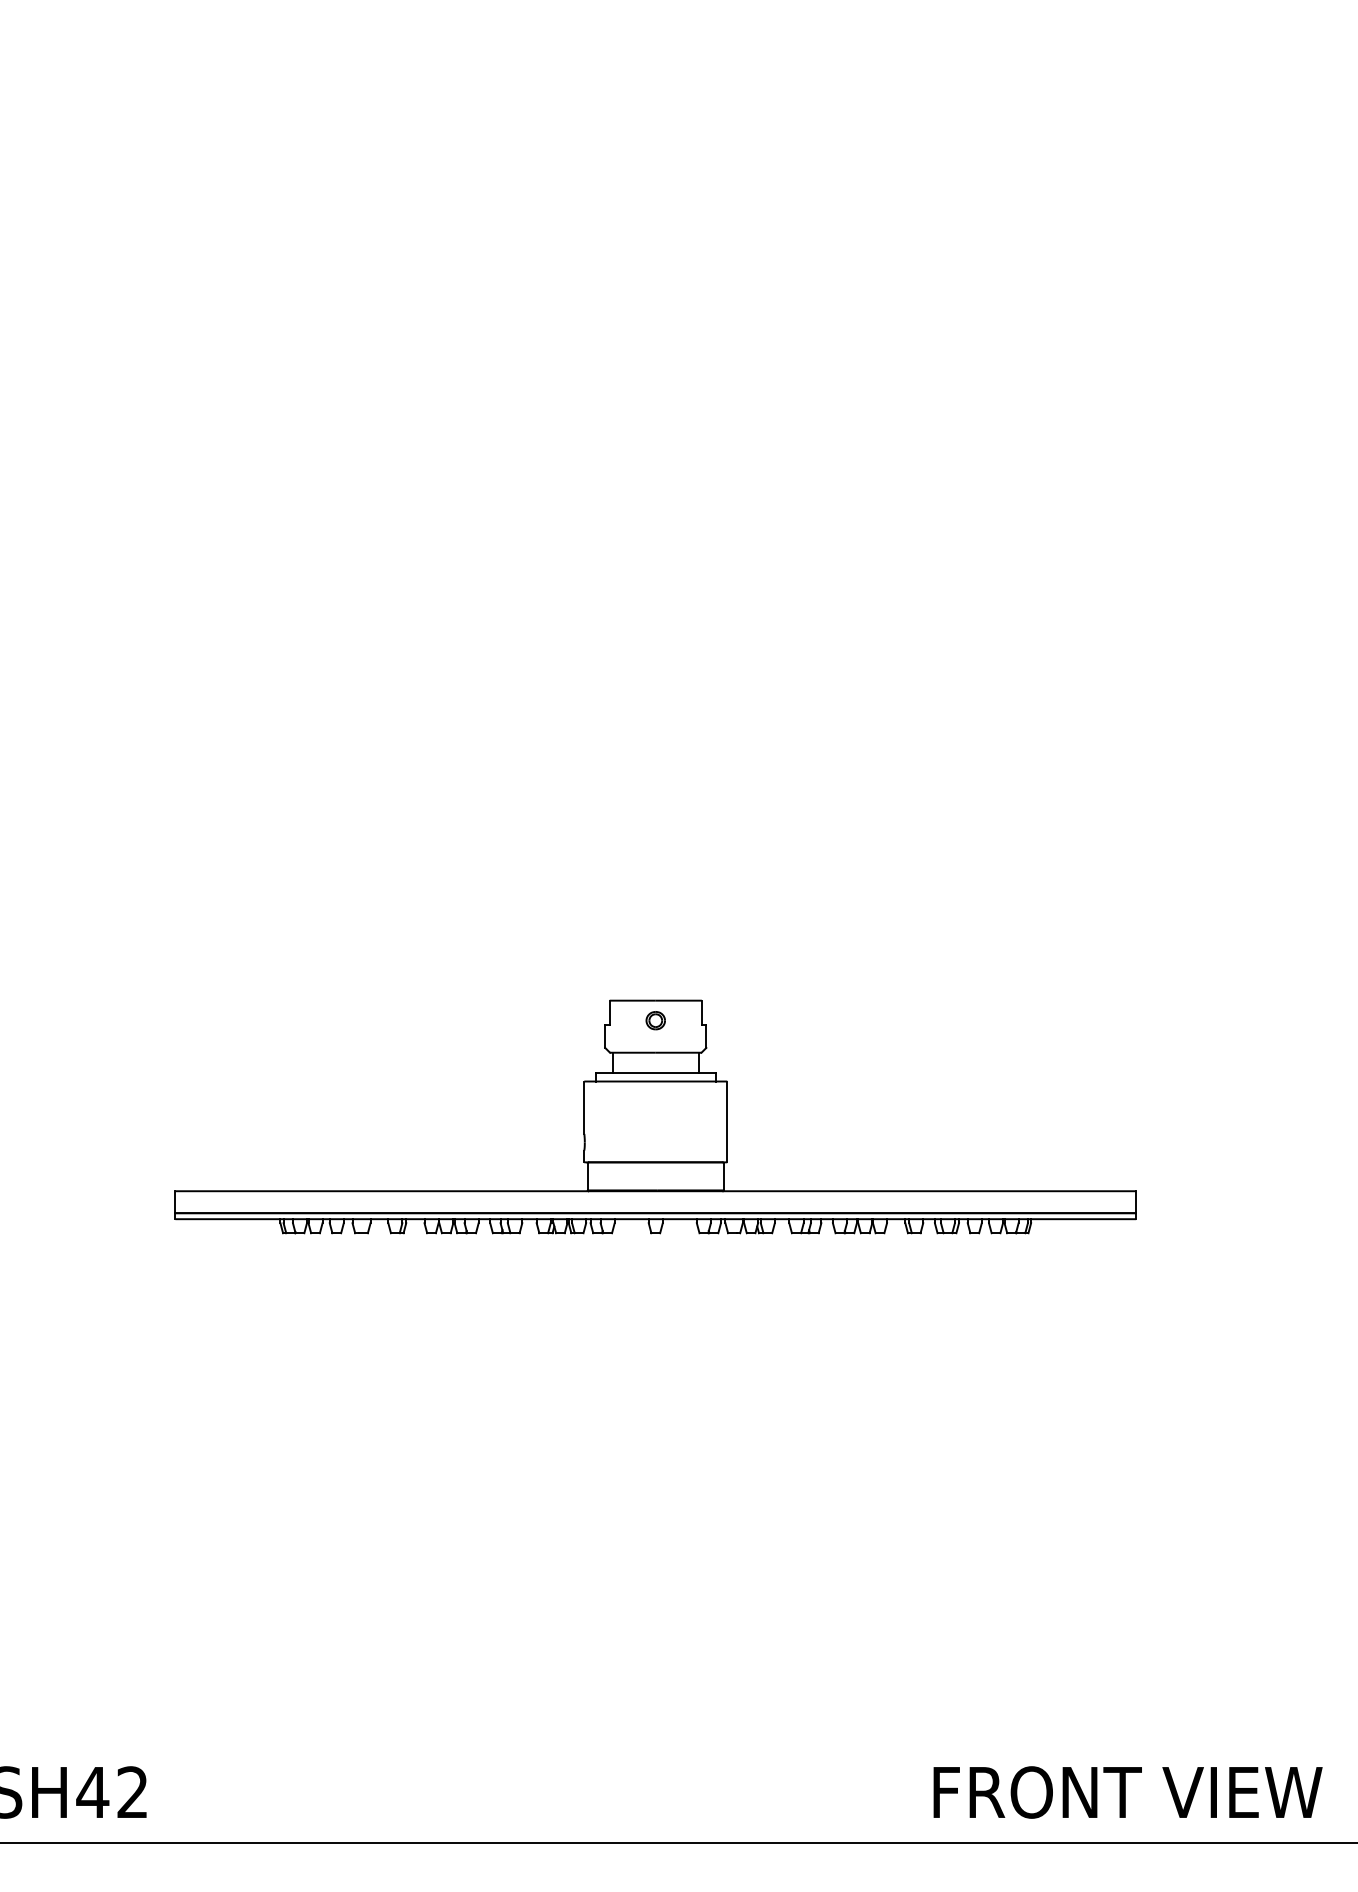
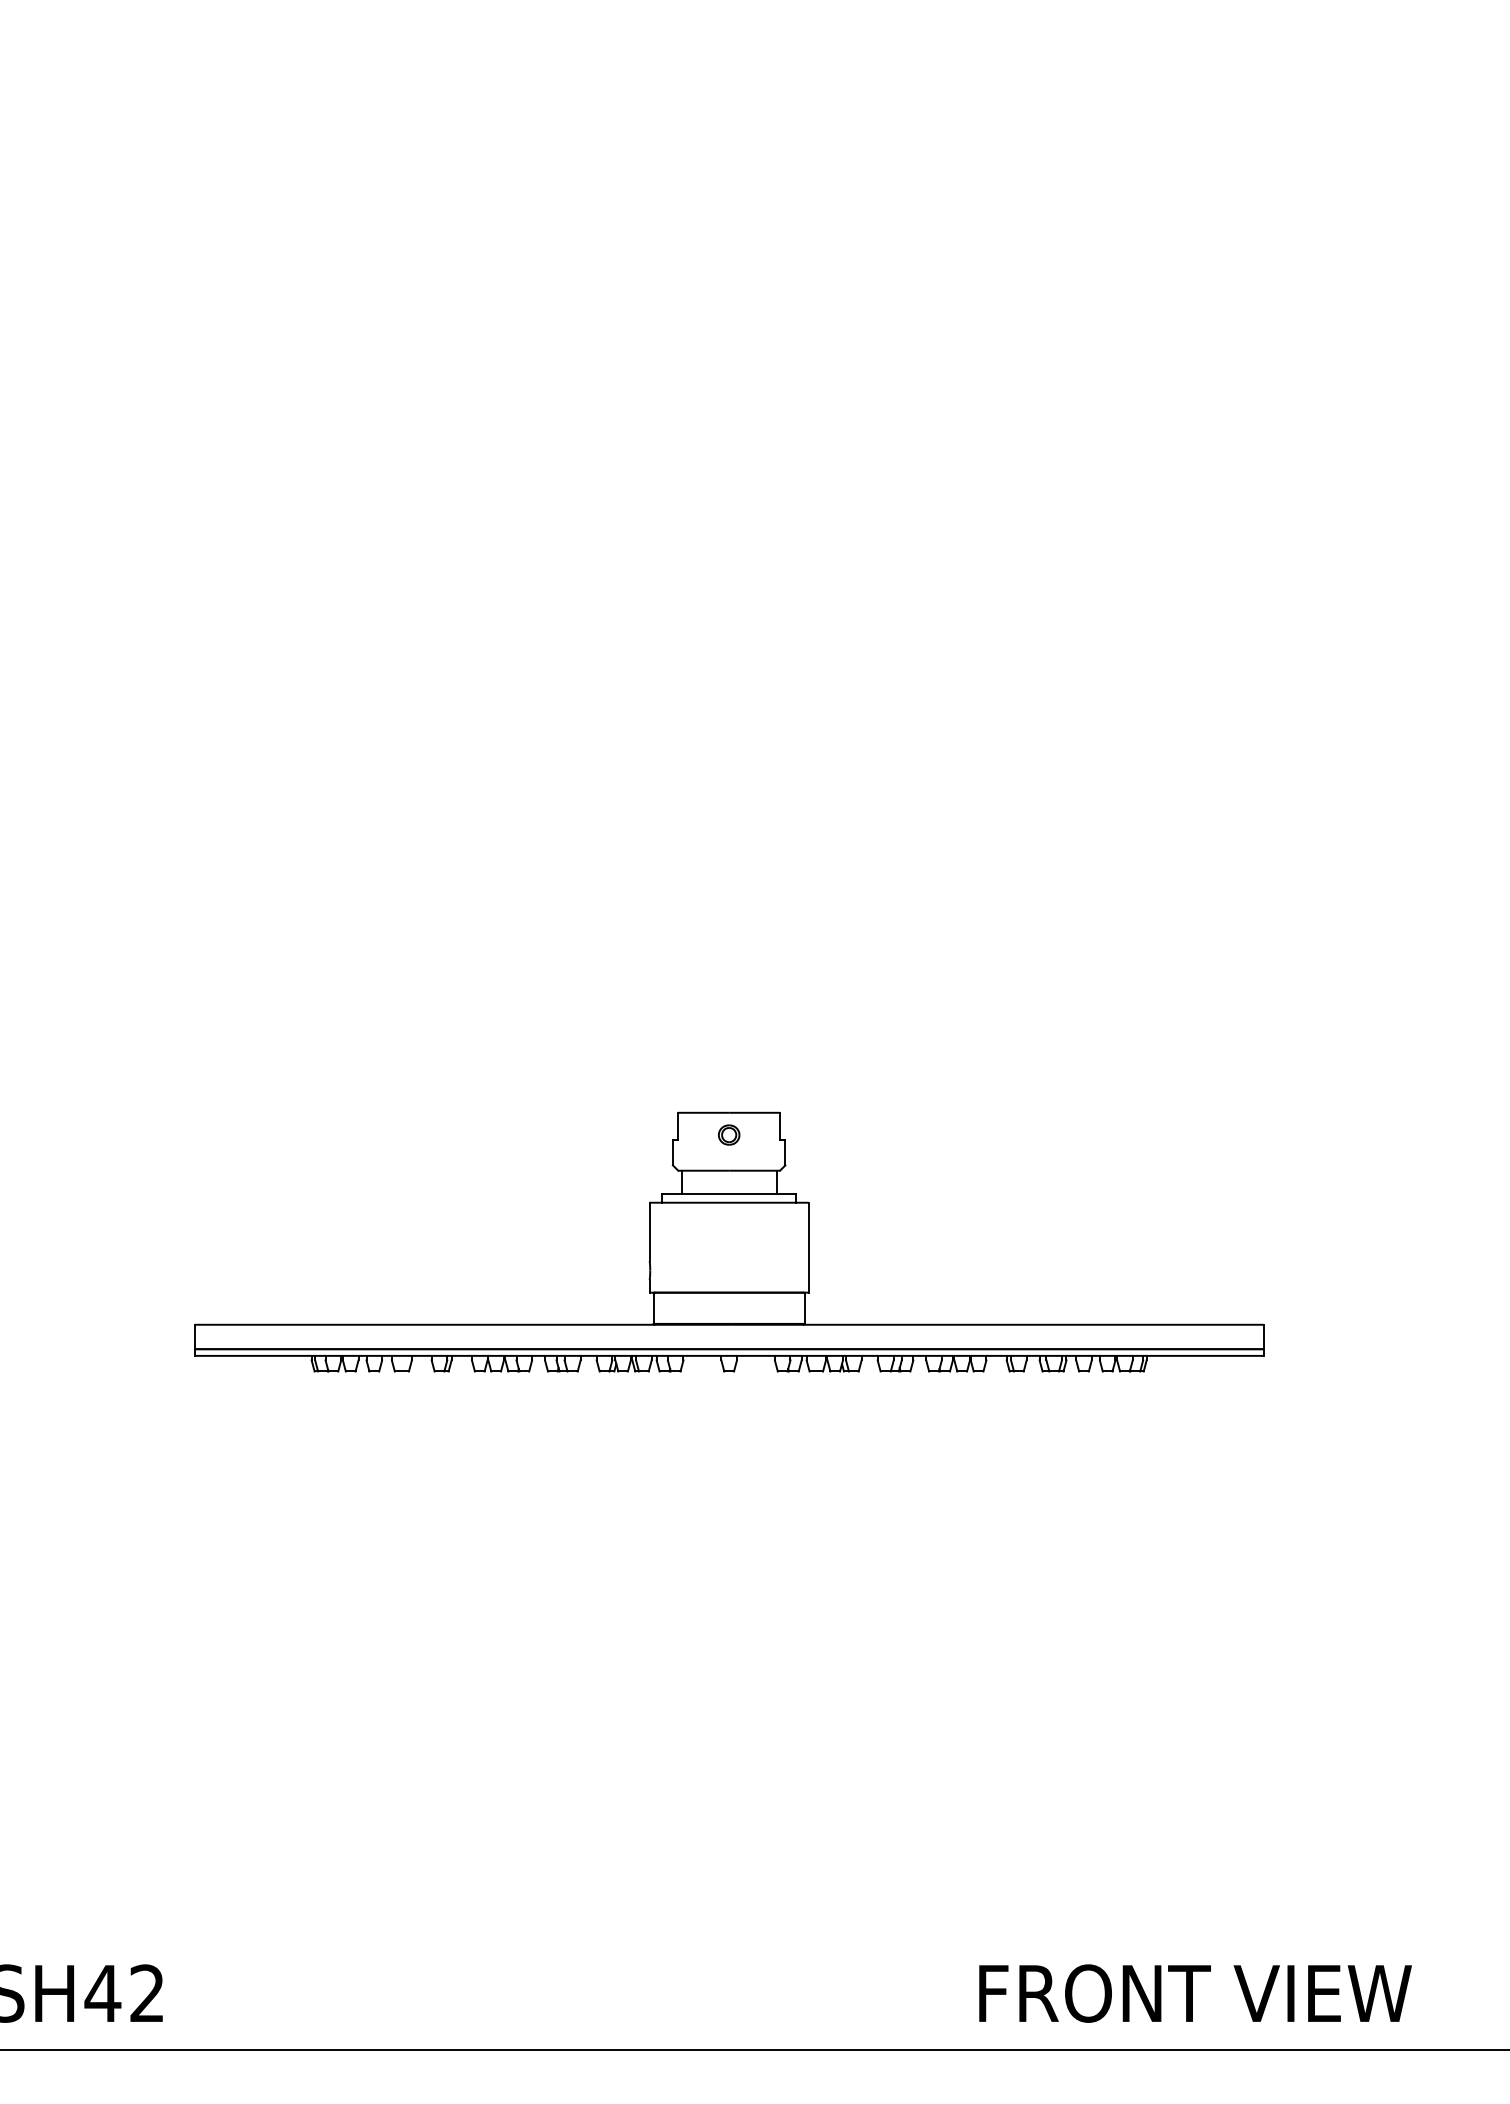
text: (1128, 1792) -> (1195, 1993), moved

